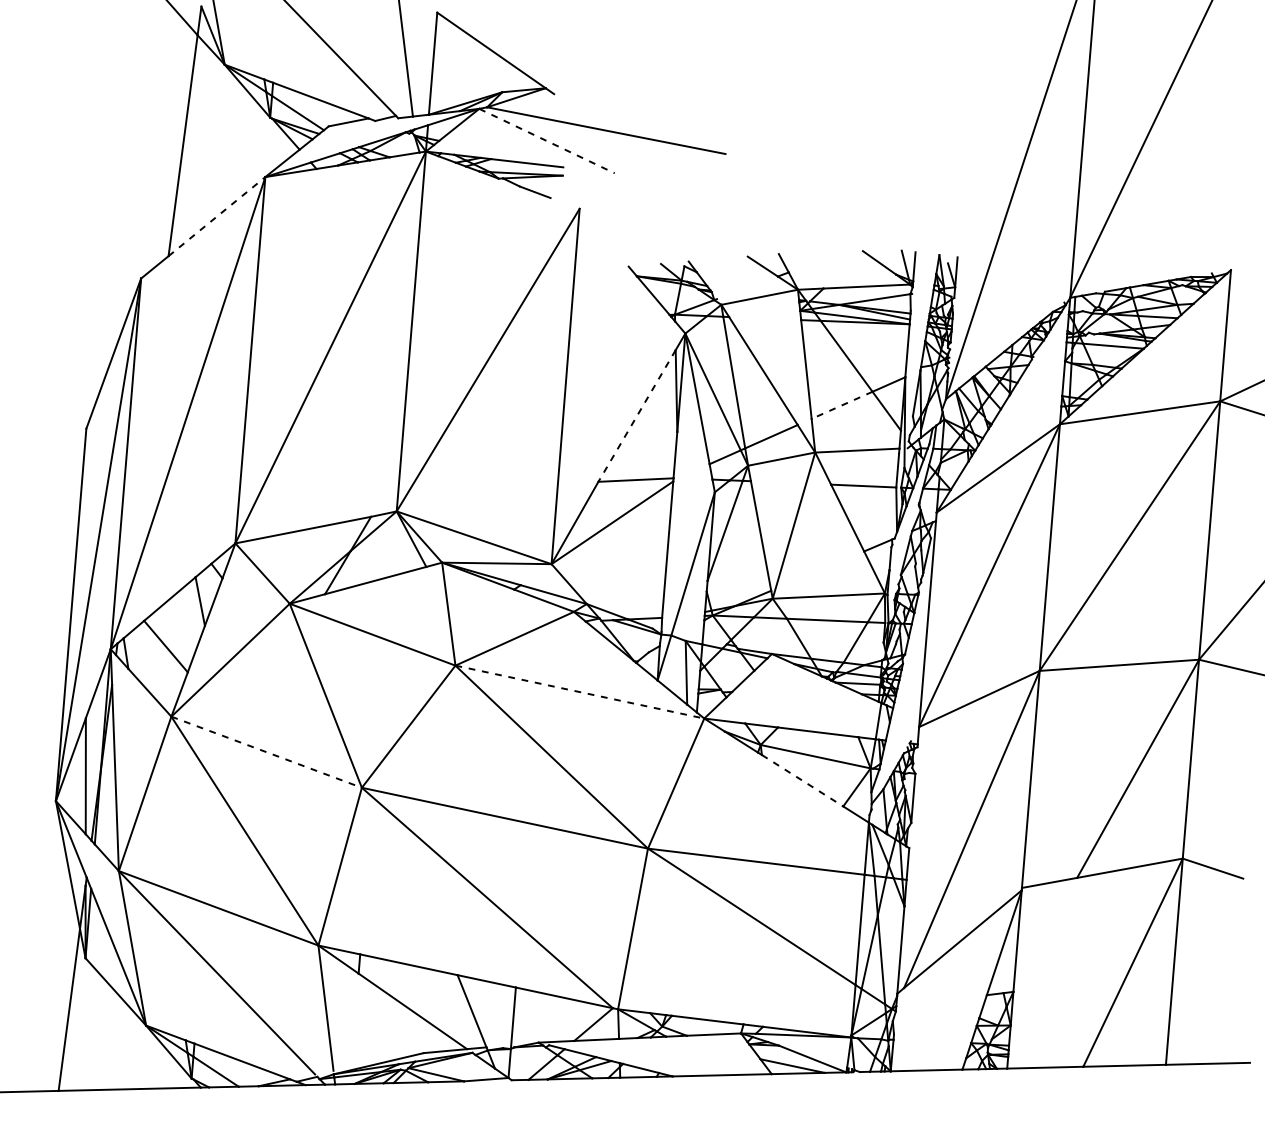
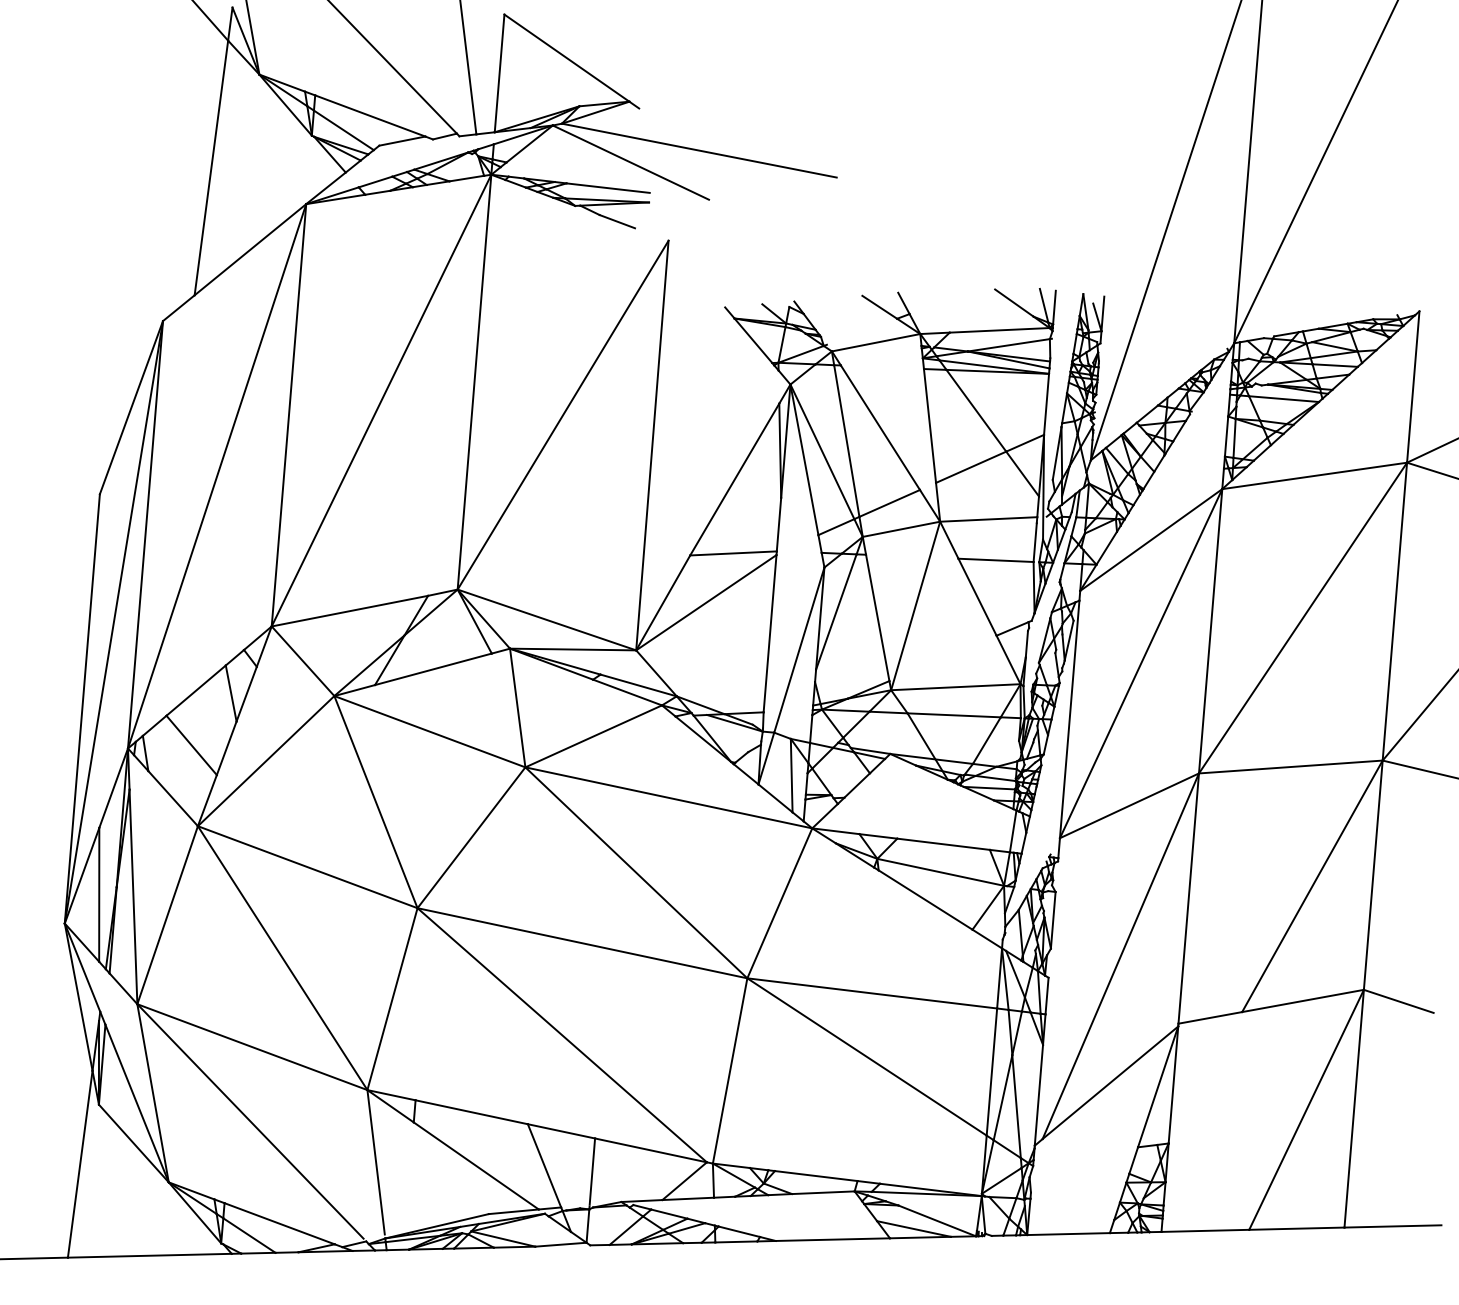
line: (547, 140) -> (631, 162), dashed -> solid
line: (217, 216) -> (250, 249), dashed -> solid
line: (841, 405) -> (970, 467), dashed -> solid
line: (636, 415) -> (734, 479), dashed -> solid
line: (579, 691) -> (668, 797), dashed -> solid
line: (267, 752) -> (308, 867), dashed -> solid
line: (802, 781) -> (925, 900), dashed -> solid

